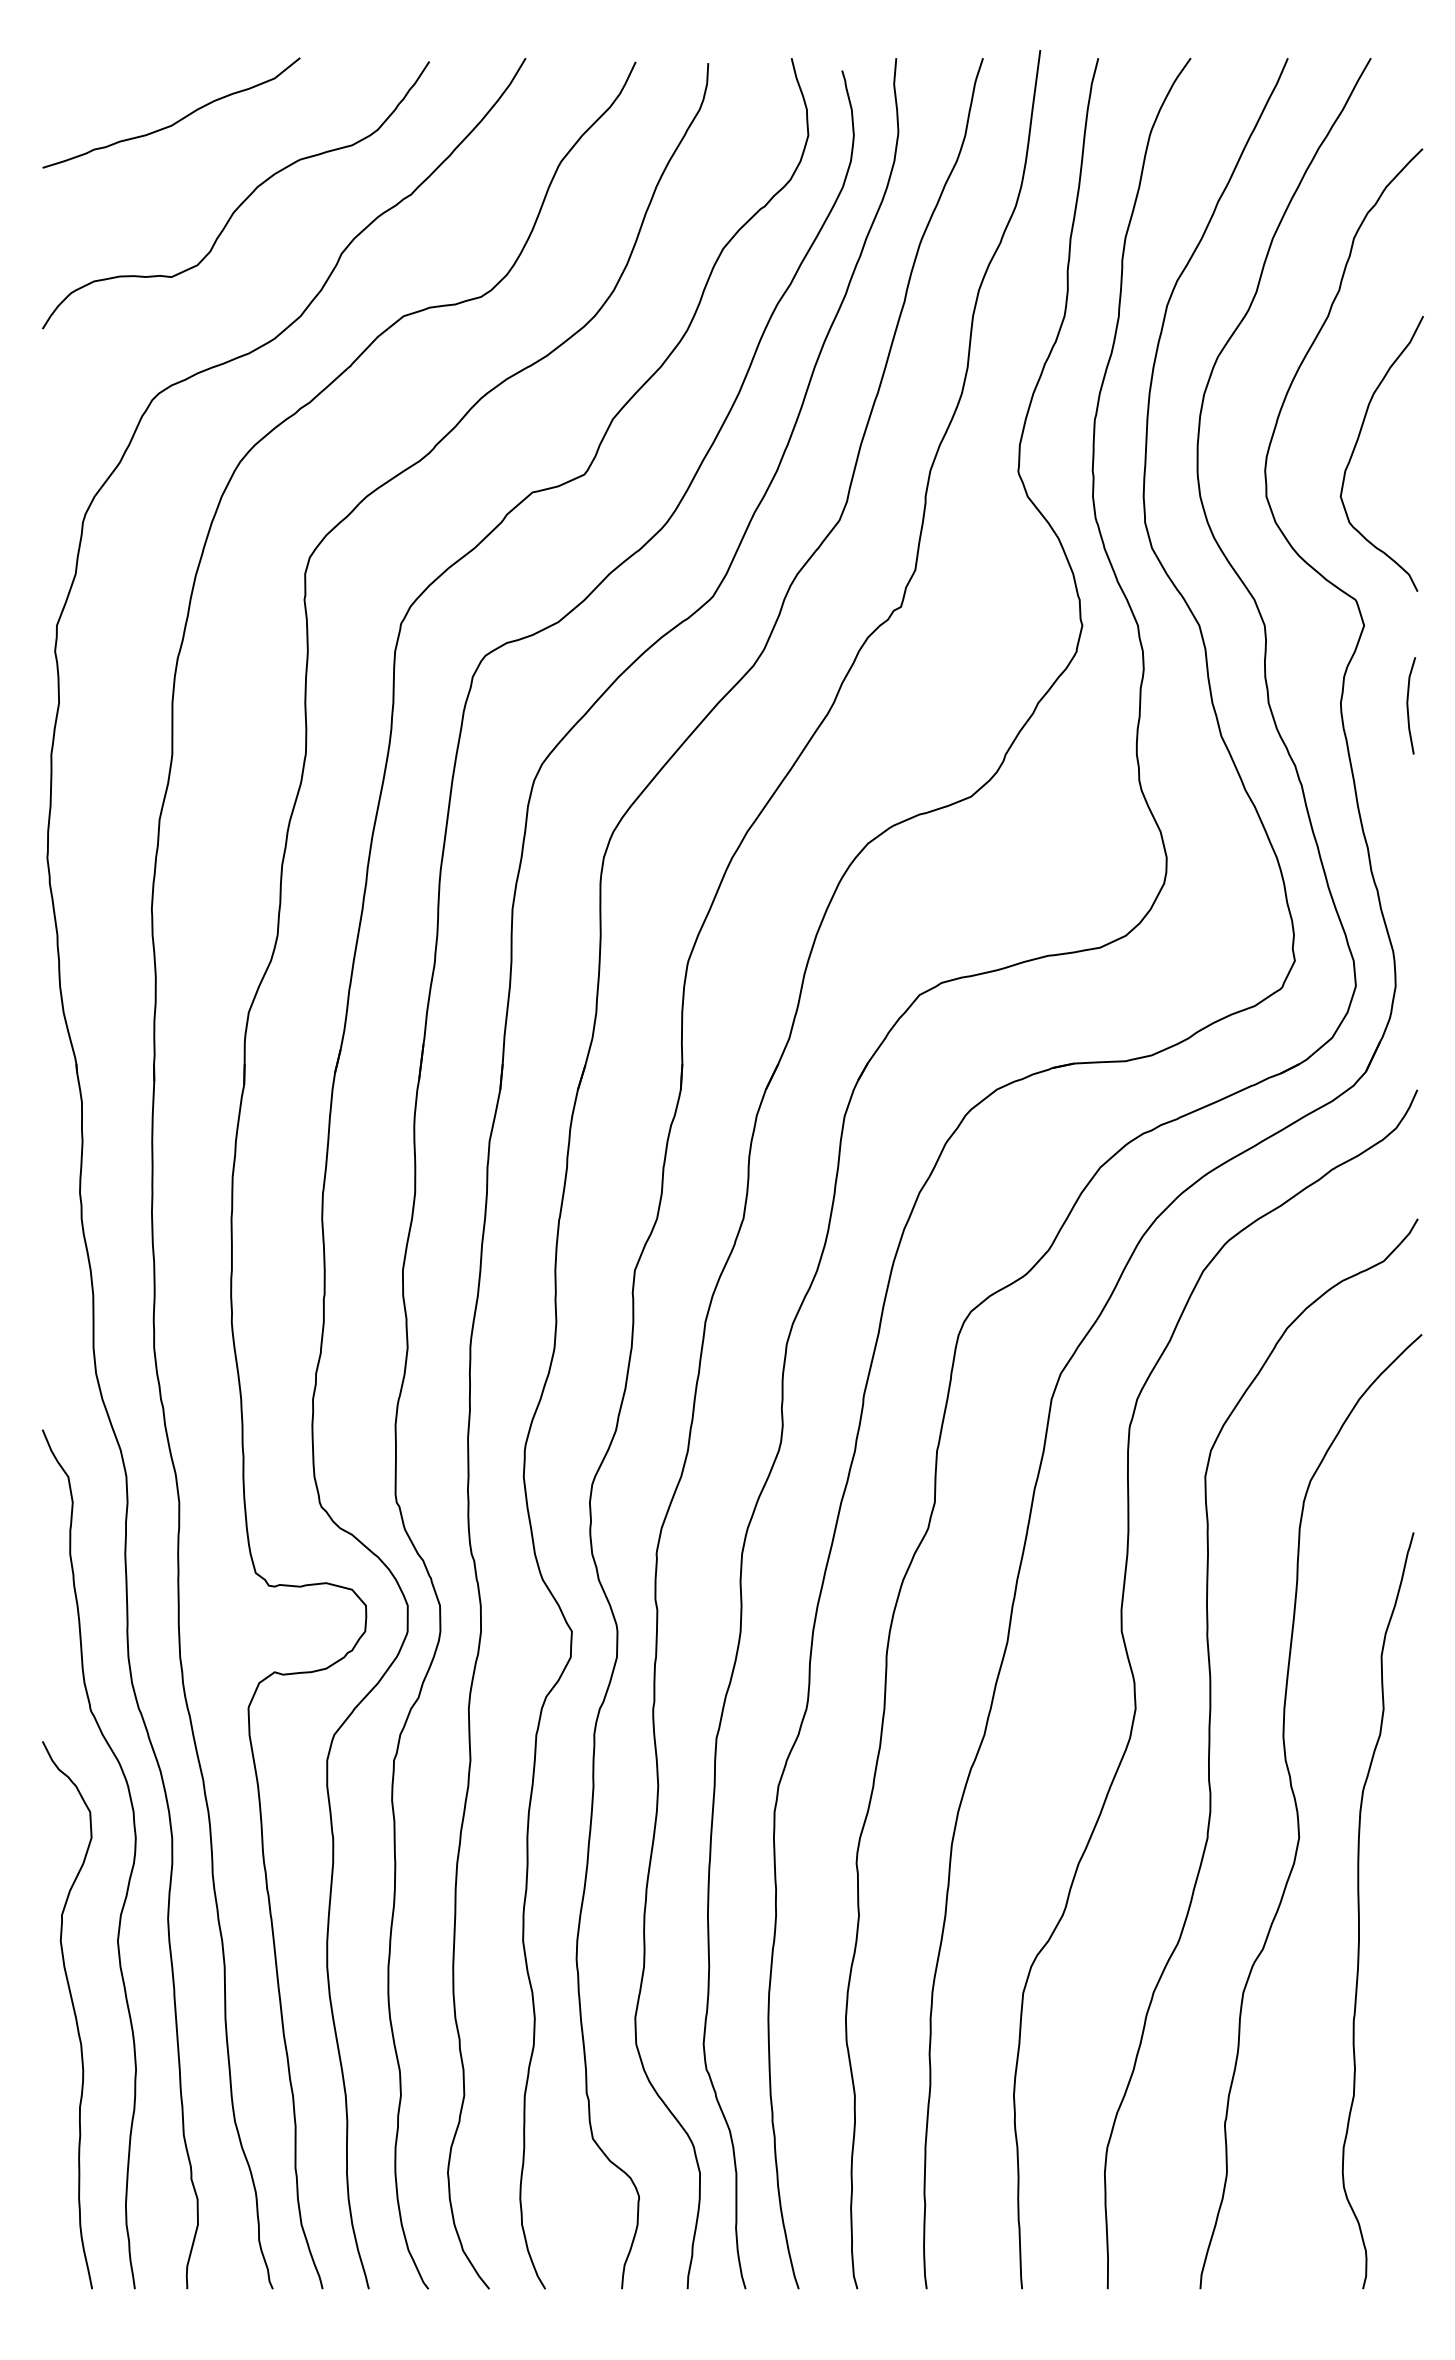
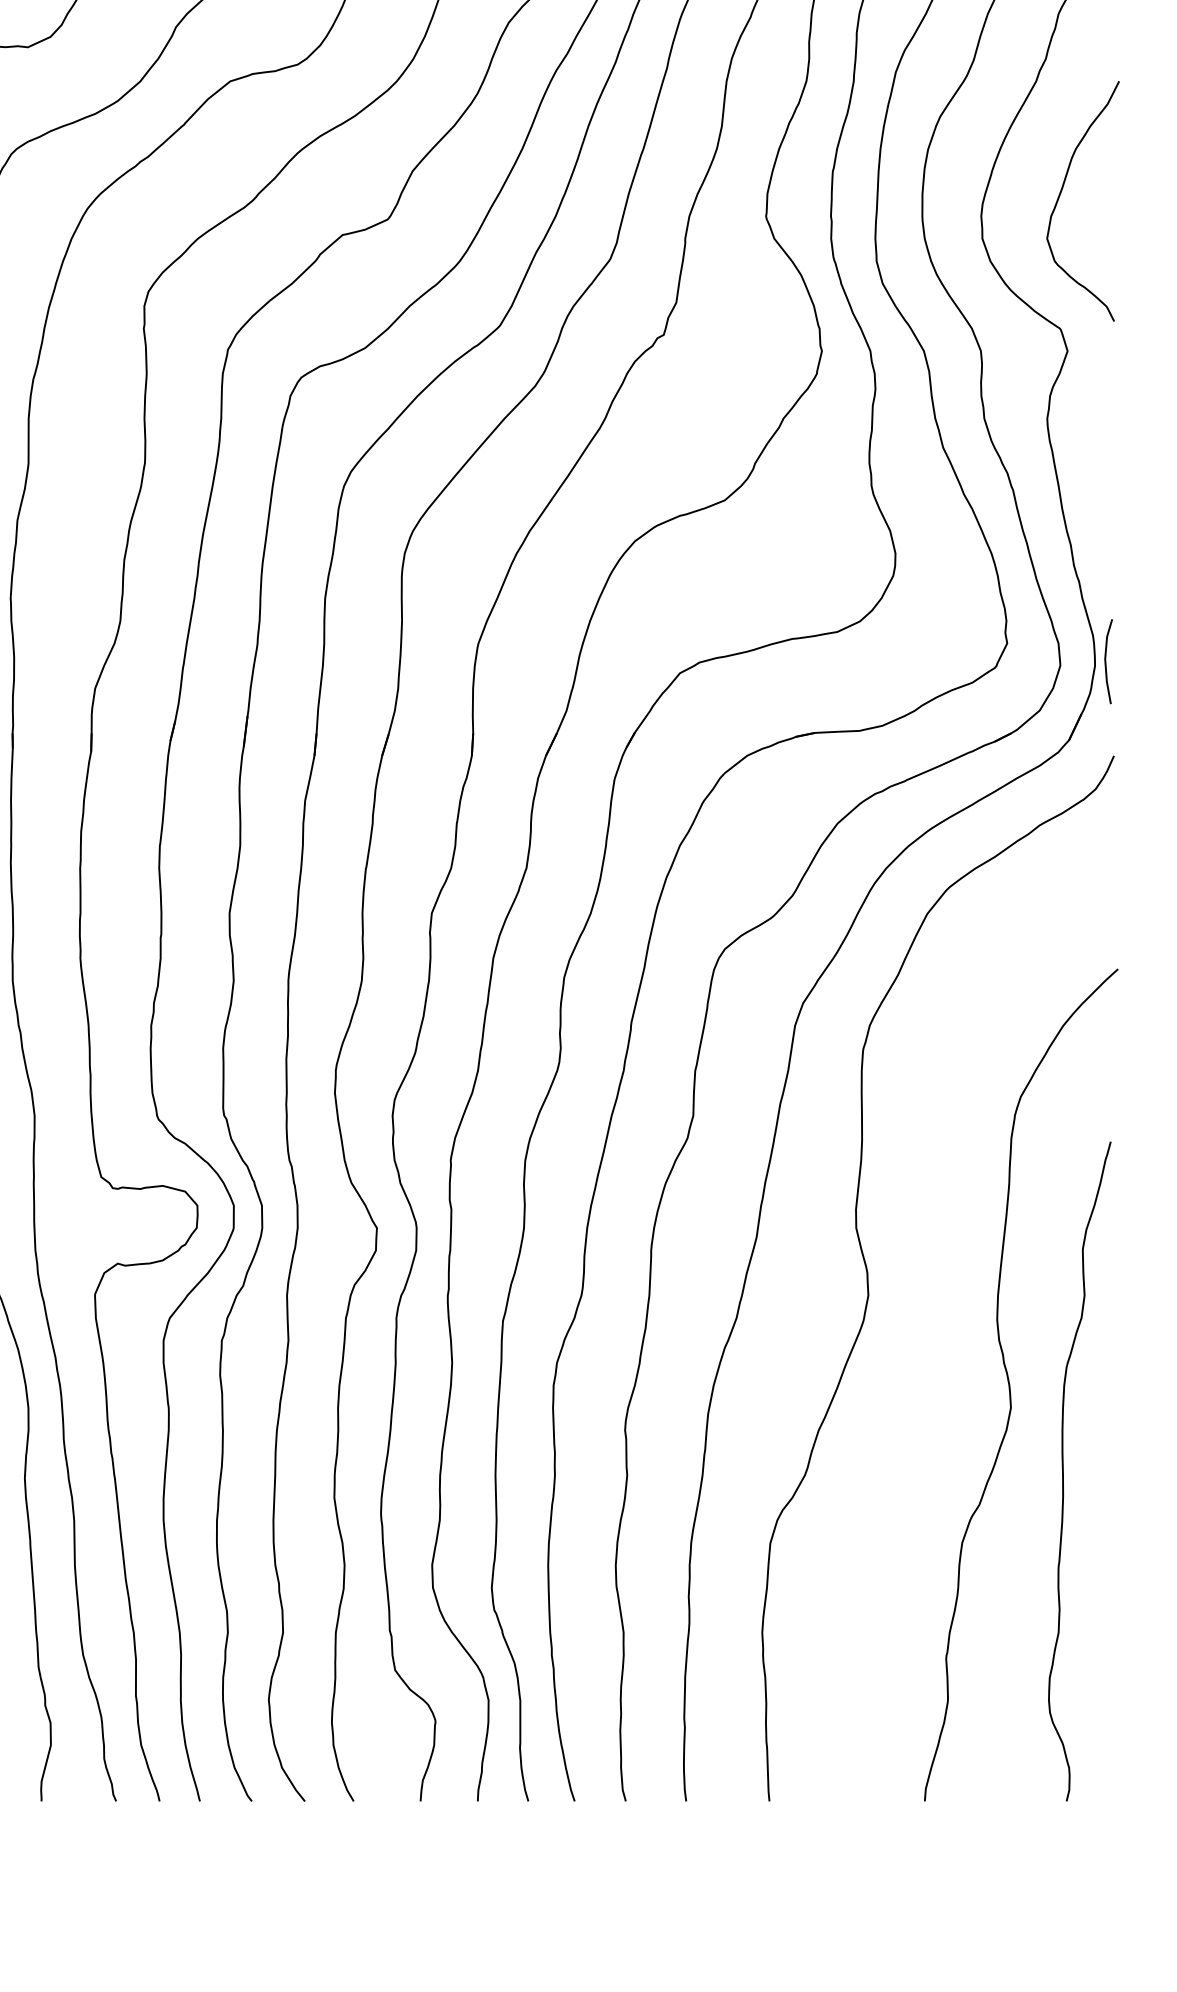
line: (1408, 705) -> (1106, 661), moved
curve: (1210, 1751) -> (933, 1332), removed

